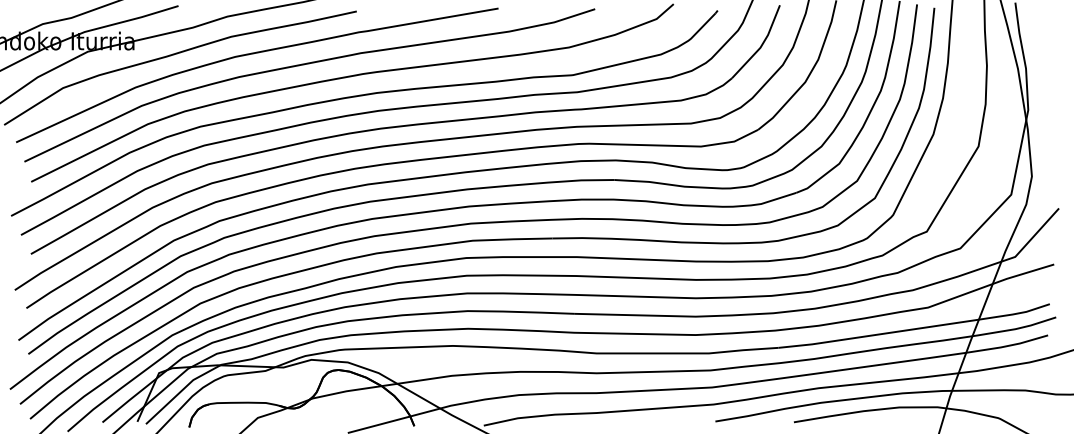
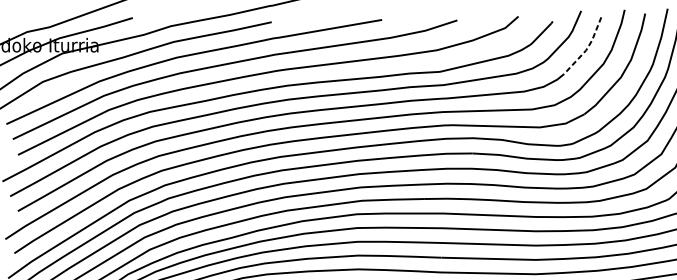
line: (761, 45) -> (586, 48), solid -> dashed

